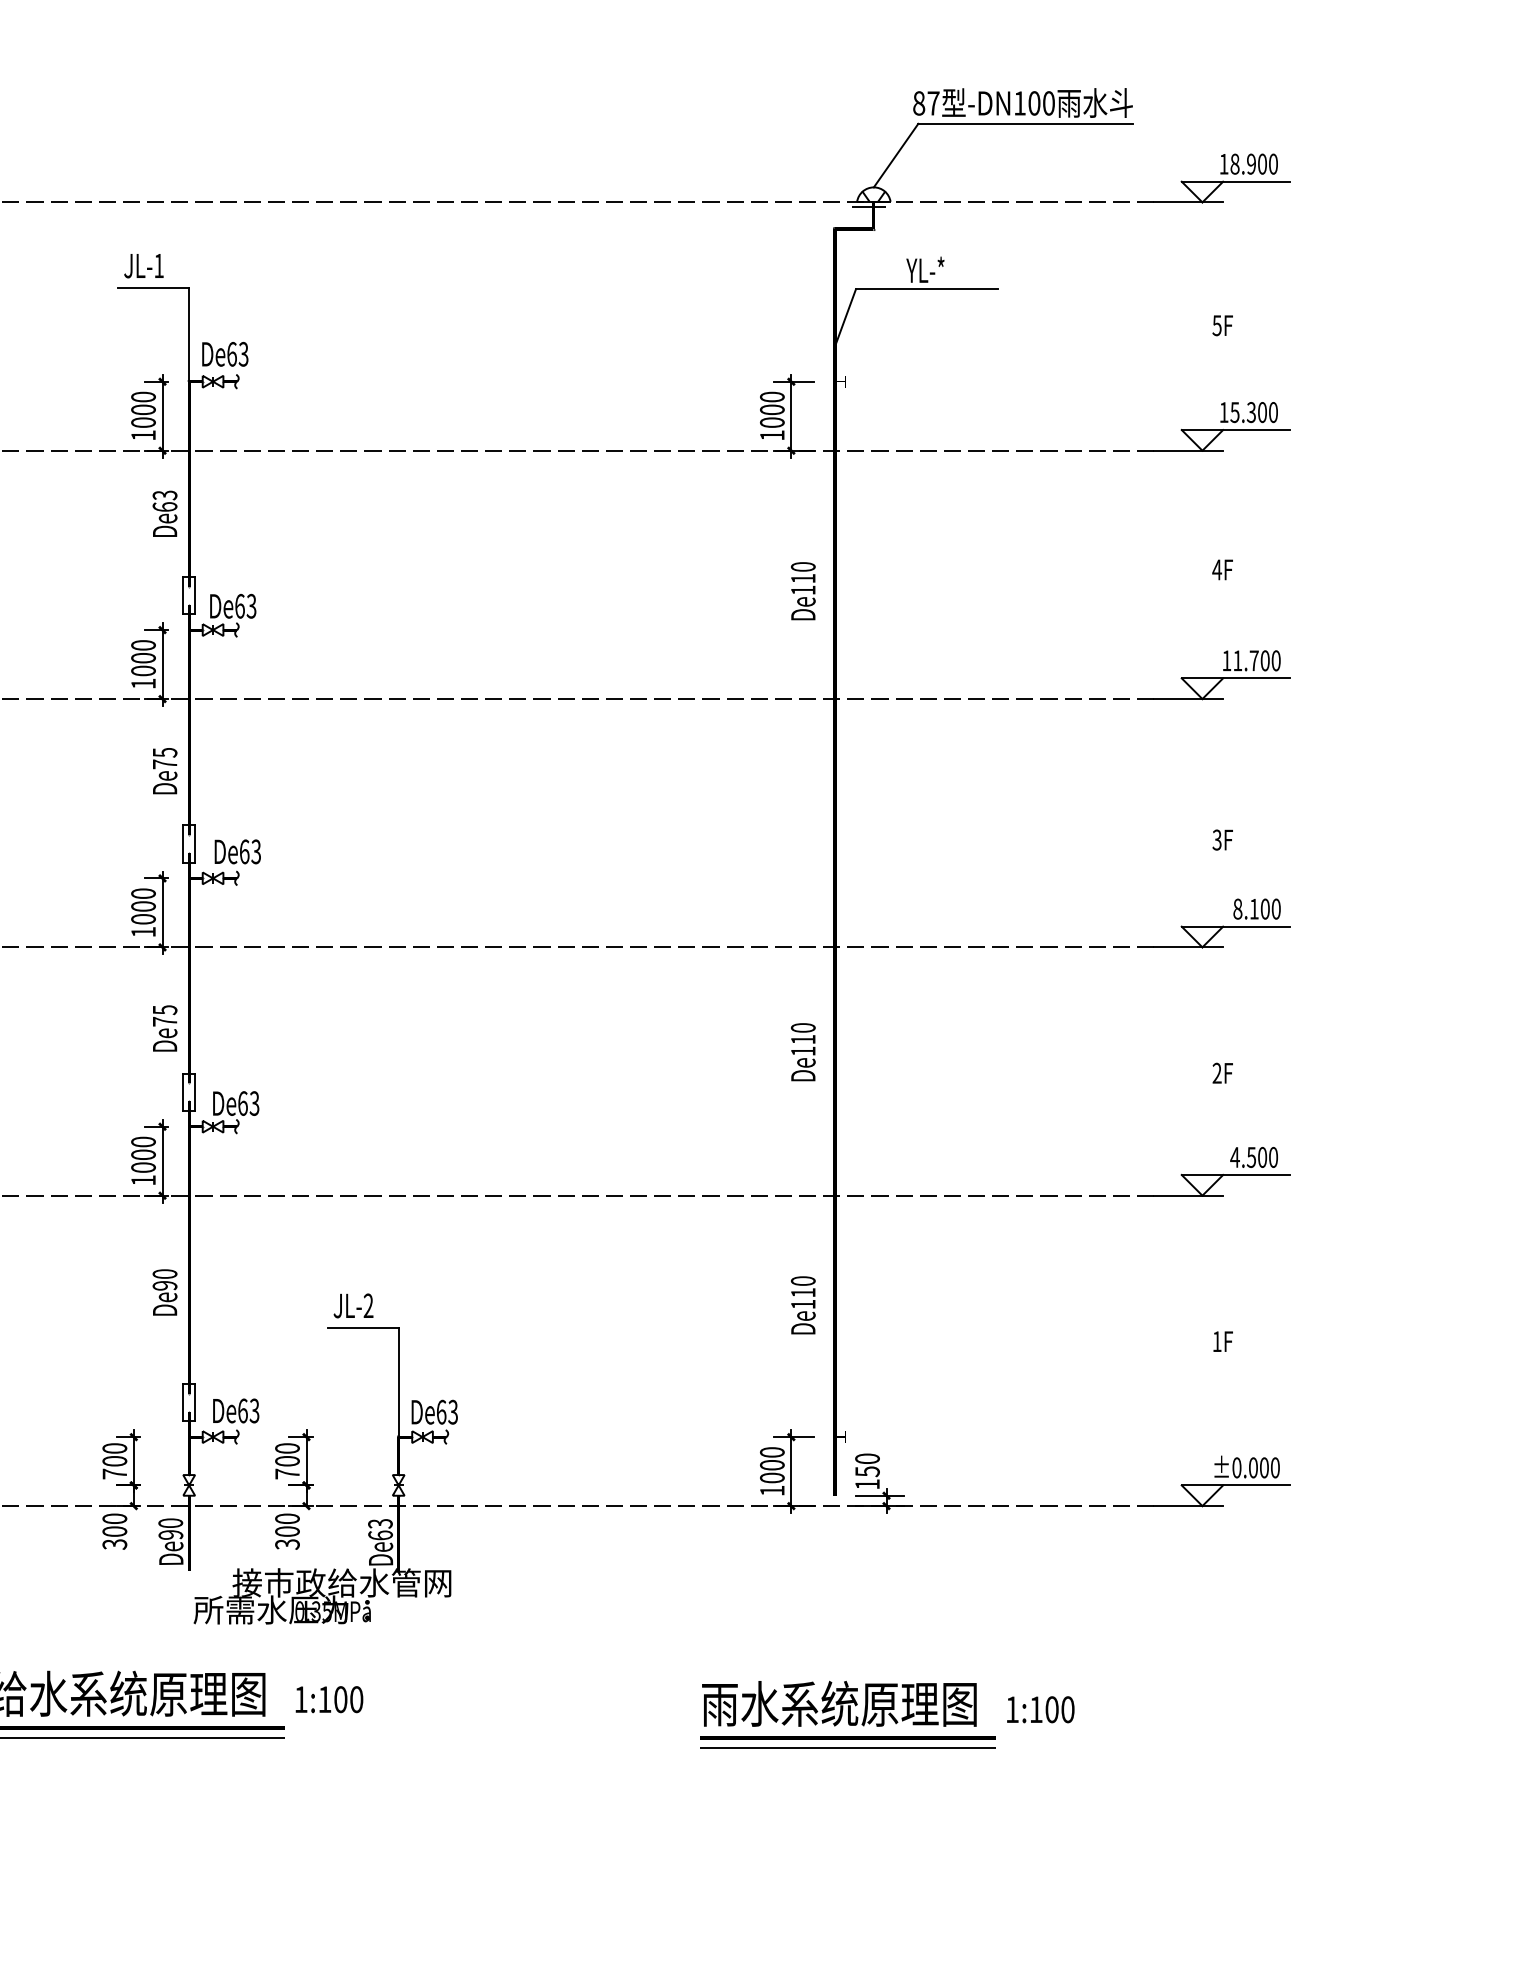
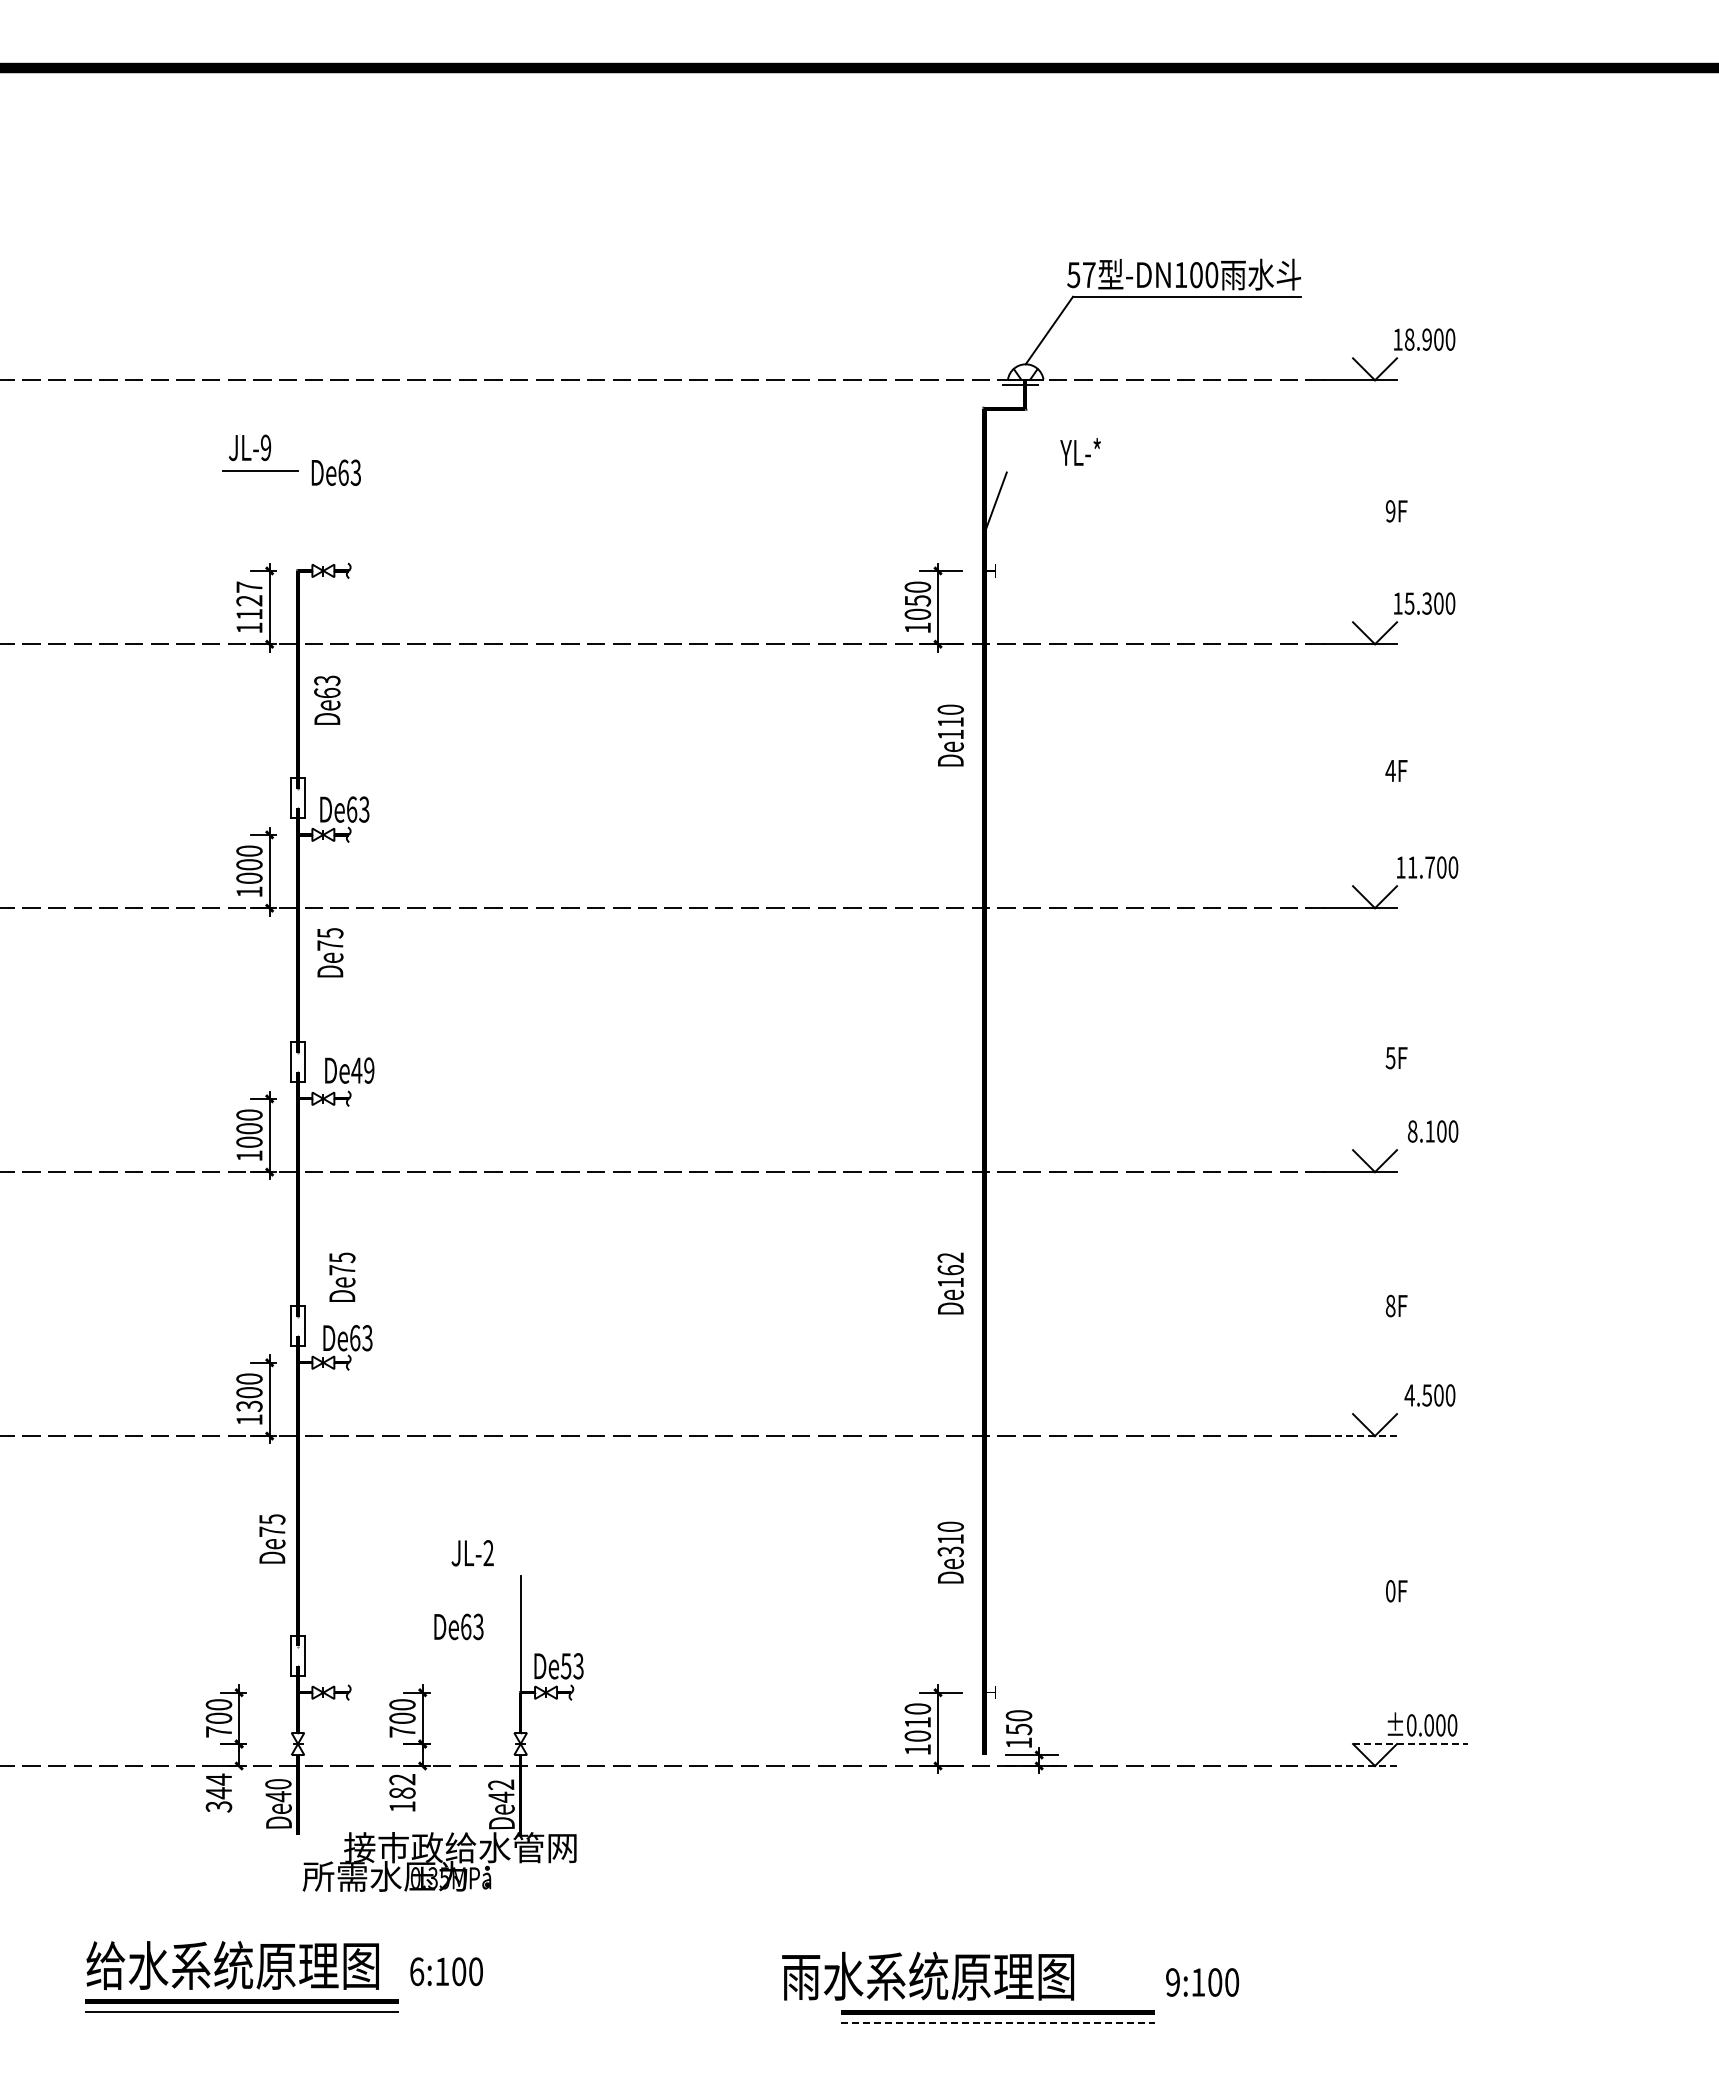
text: (918, 103) -> (1073, 275), 87 -> 57
line: (1235, 181) -> (1410, 358), removed
text: (158, 265) -> (265, 447), JL-1 -> JL-9
line: (926, 289) -> (1081, 472), removed
text: (1217, 325) -> (1390, 511), 5F -> 9F
line: (189, 342) -> (298, 529), removed
text: (224, 354) -> (335, 472), moved
text: (143, 409) -> (249, 600), 1000 -> 1127
text: (772, 409) -> (917, 600), 1000 -> 1050
line: (1235, 430) -> (1410, 622), removed
text: (165, 513) -> (327, 699), moved
text: (803, 591) -> (950, 735), moved
line: (1235, 678) -> (1410, 886), removed
text: (165, 770) -> (330, 952), moved
text: (1217, 839) -> (1390, 1057), 3F -> 5F
text: (249, 851) -> (362, 1070), De63 -> De49
line: (1235, 927) -> (1410, 1150), removed
text: (165, 1027) -> (342, 1276), moved
text: (803, 1033) -> (950, 1263), De110 -> De162
text: (1217, 1072) -> (1390, 1305), 2F -> 8F
text: (143, 1167) -> (249, 1406), 1000 -> 1300
line: (1235, 1175) -> (1410, 1414), removed
line: (1188, 1196) -> (1360, 1436), solid -> dashed
text: (165, 1279) -> (272, 1525), De90 -> De75
text: (803, 1304) -> (950, 1551), De110 -> De310
line: (362, 1327) -> (482, 1576), removed
text: (1217, 1341) -> (1390, 1591), 1F -> 0F
text: (235, 1410) -> (458, 1626), moved
text: (440, 1412) -> (565, 1666), De63 -> De53
text: (772, 1465) -> (917, 1722), 1000 -> 1010
line: (1235, 1485) -> (1410, 1744), solid -> dashed
line: (1188, 1506) -> (1360, 1766), solid -> dashed
text: (114, 1525) -> (218, 1786), 300 -> 344
text: (380, 1529) -> (501, 1790), De63 -> De42
text: (287, 1531) -> (402, 1793), 300 -> 182
text: (170, 1534) -> (278, 1796), De90 -> De40
text: (301, 1699) -> (417, 1971), 1:100 -> 6:100
text: (839, 1703) -> (928, 1975), moved
text: (1011, 1709) -> (1172, 1982), 1:100 -> 9:100
line: (848, 1747) -> (998, 2022), solid -> dashed

